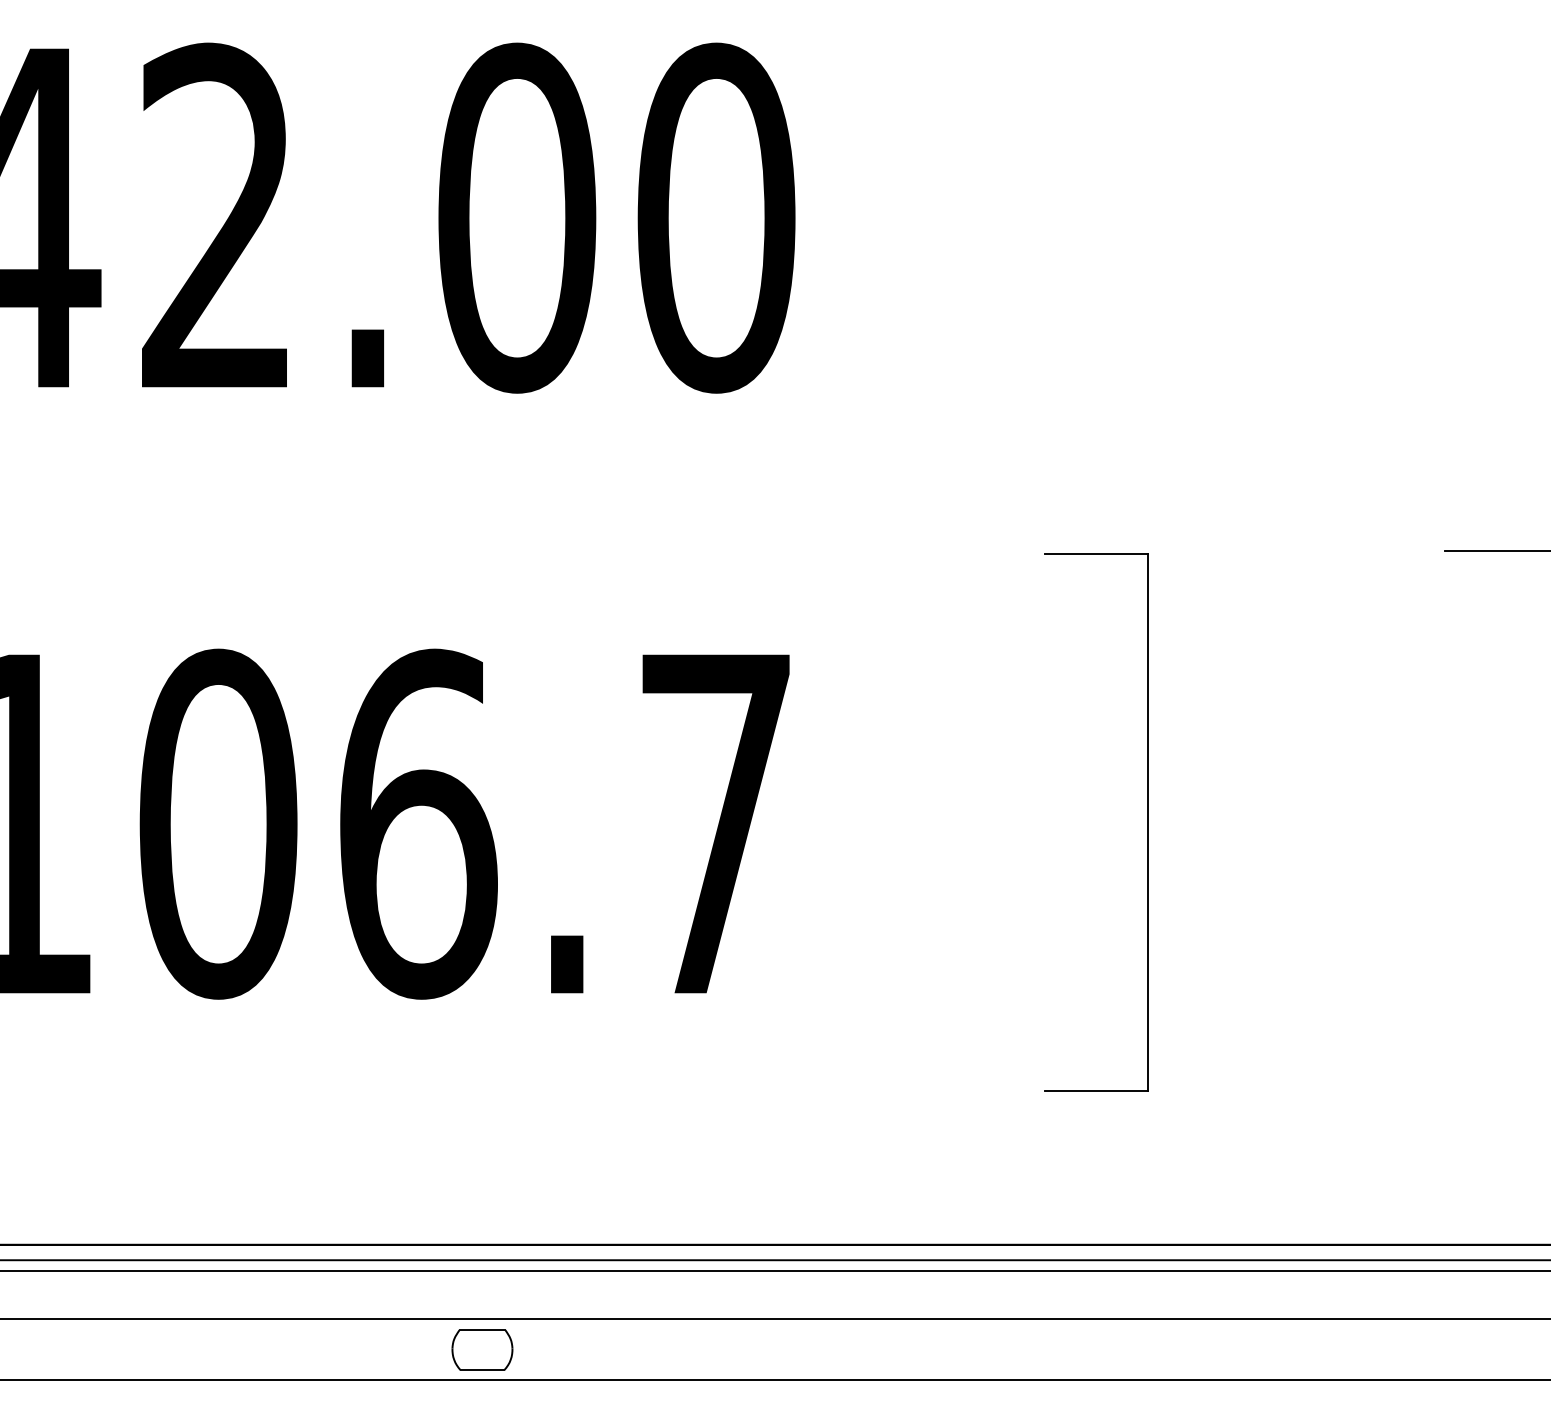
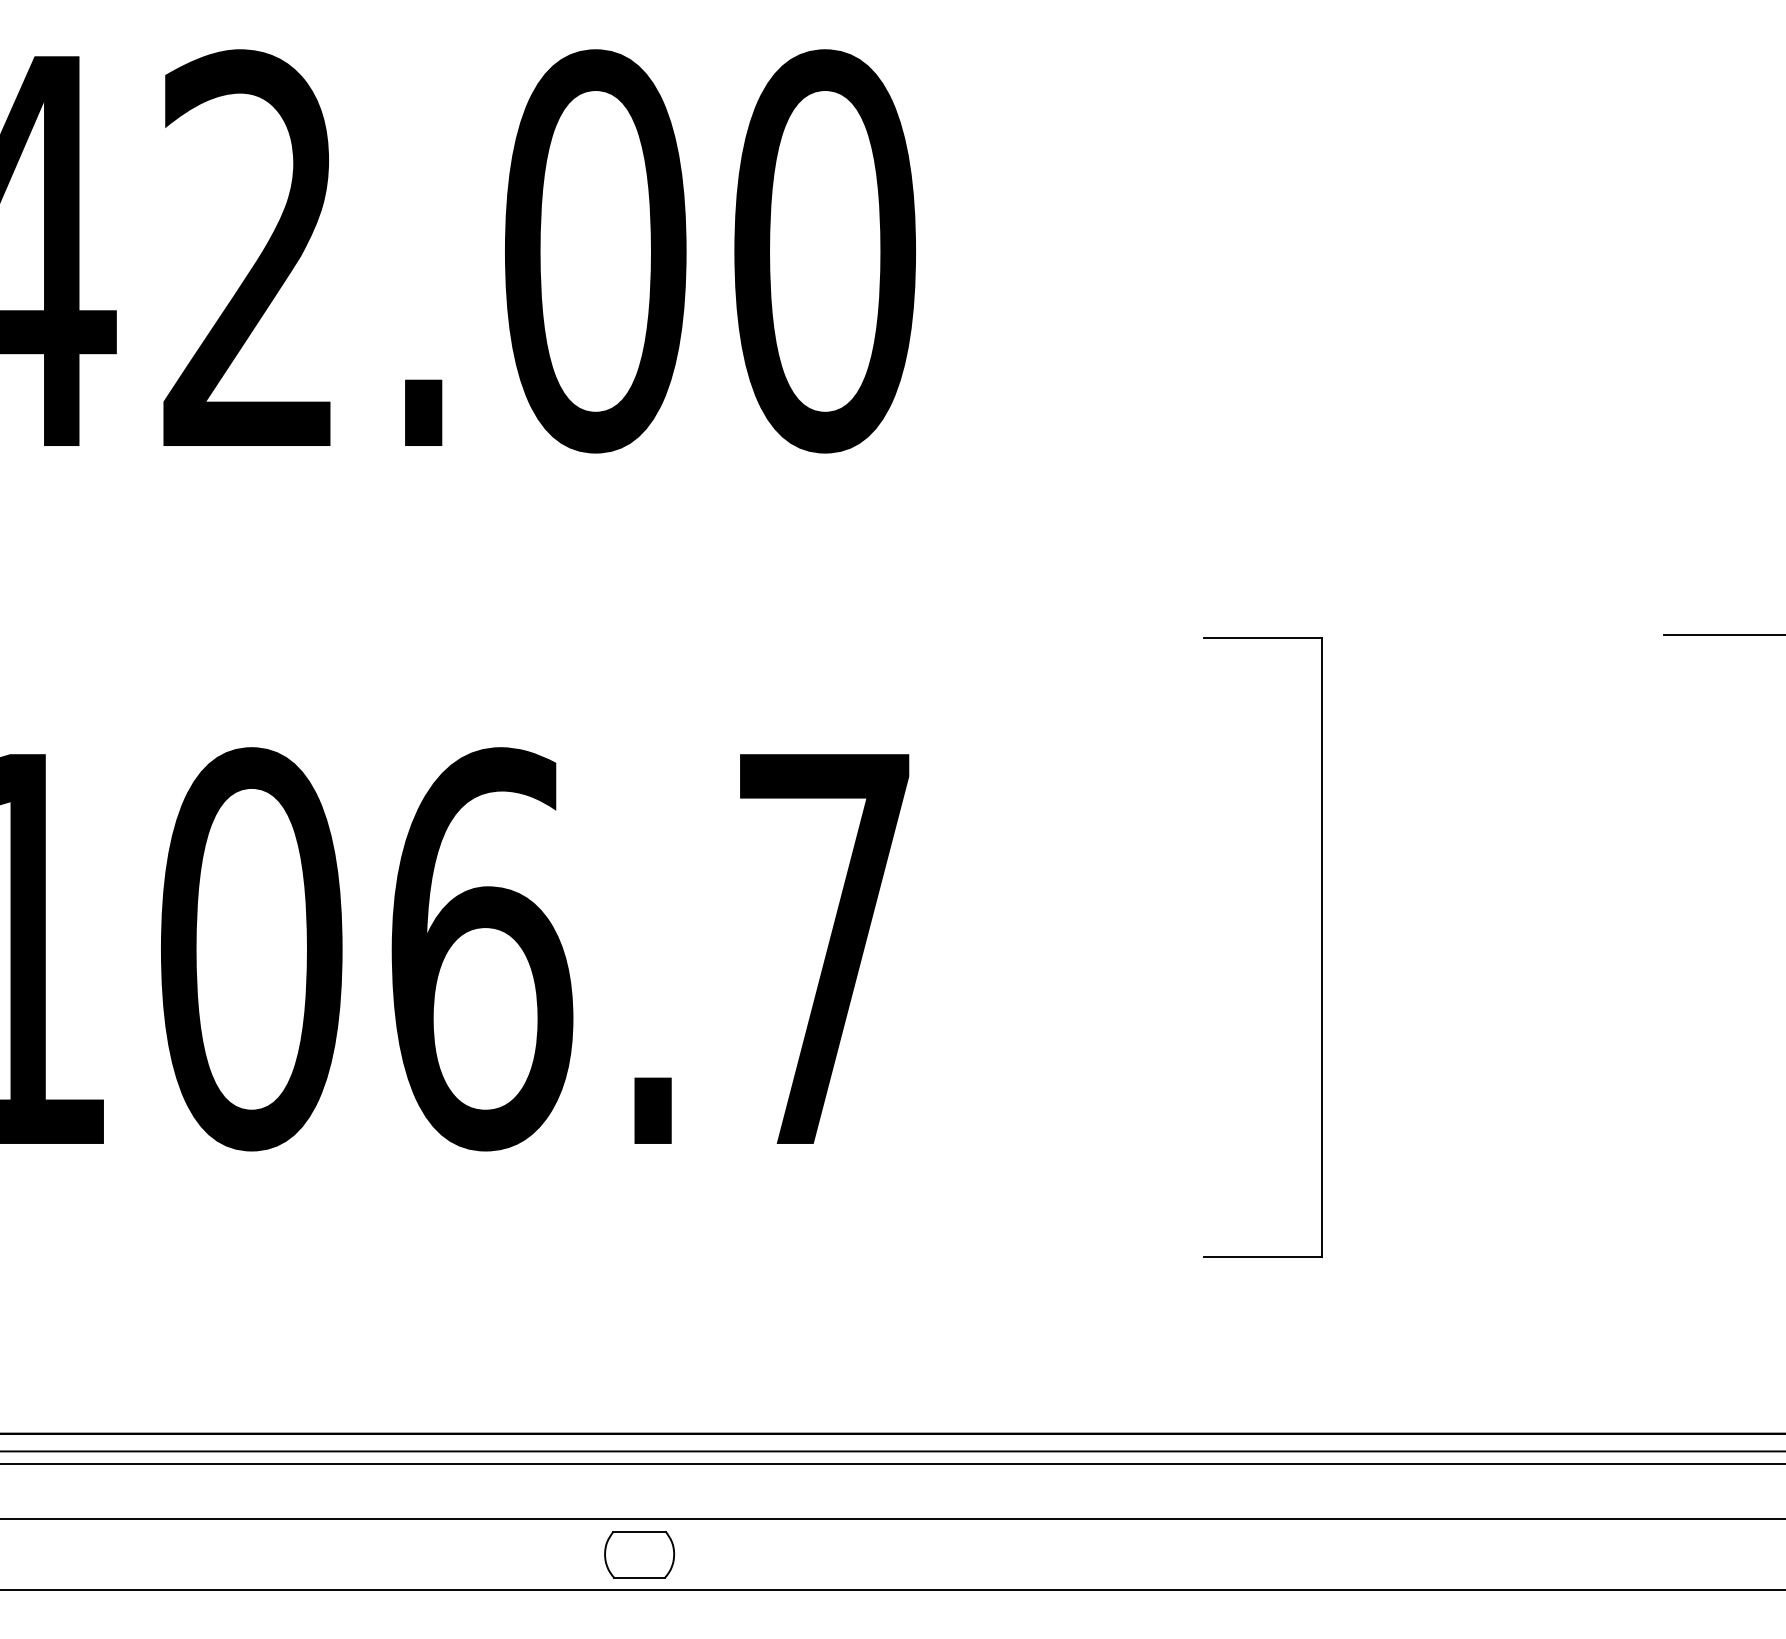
part: (482, 1349) -> (639, 1554), moved

